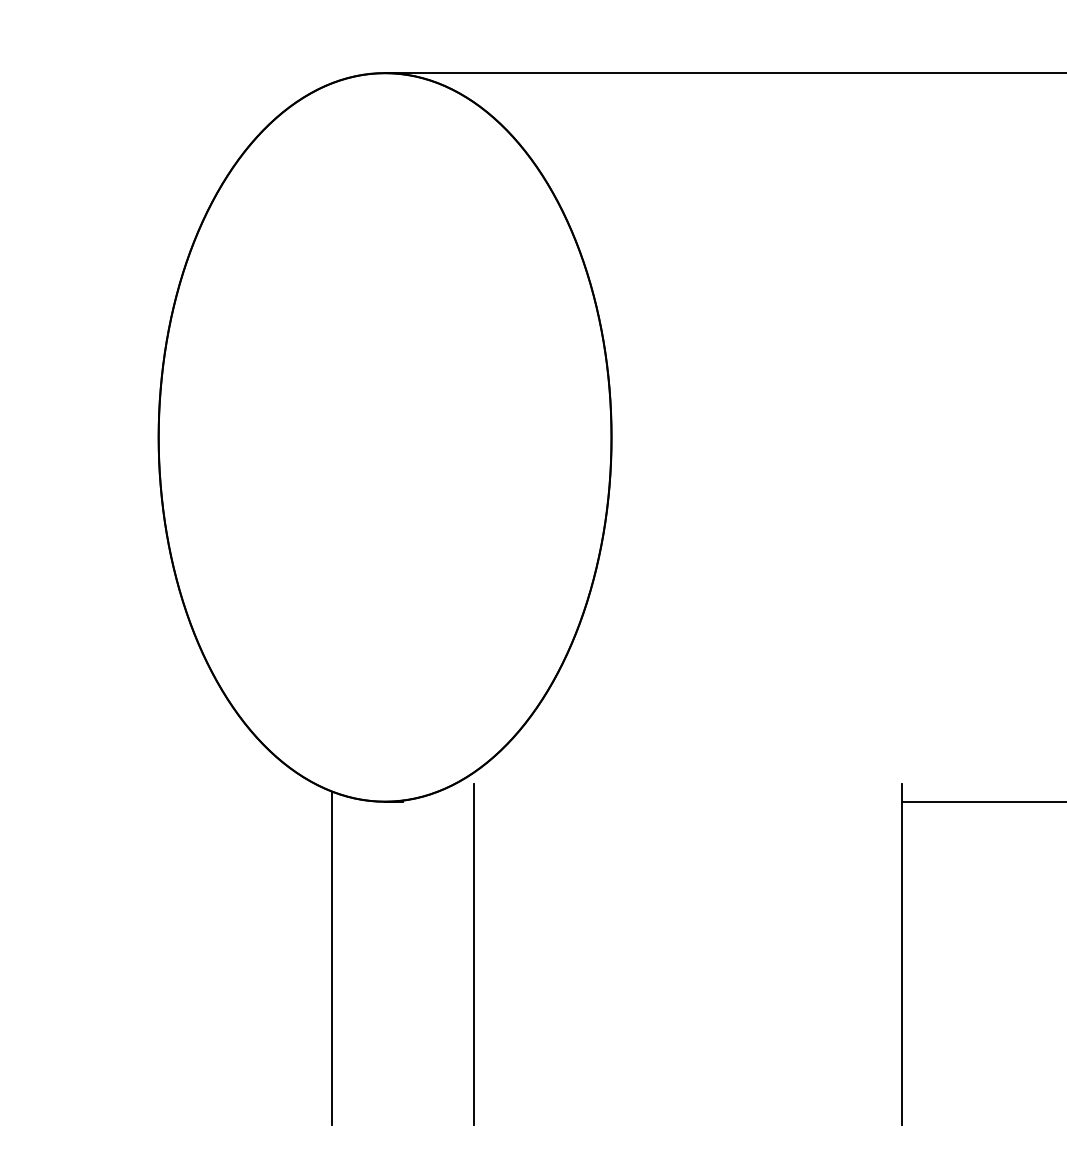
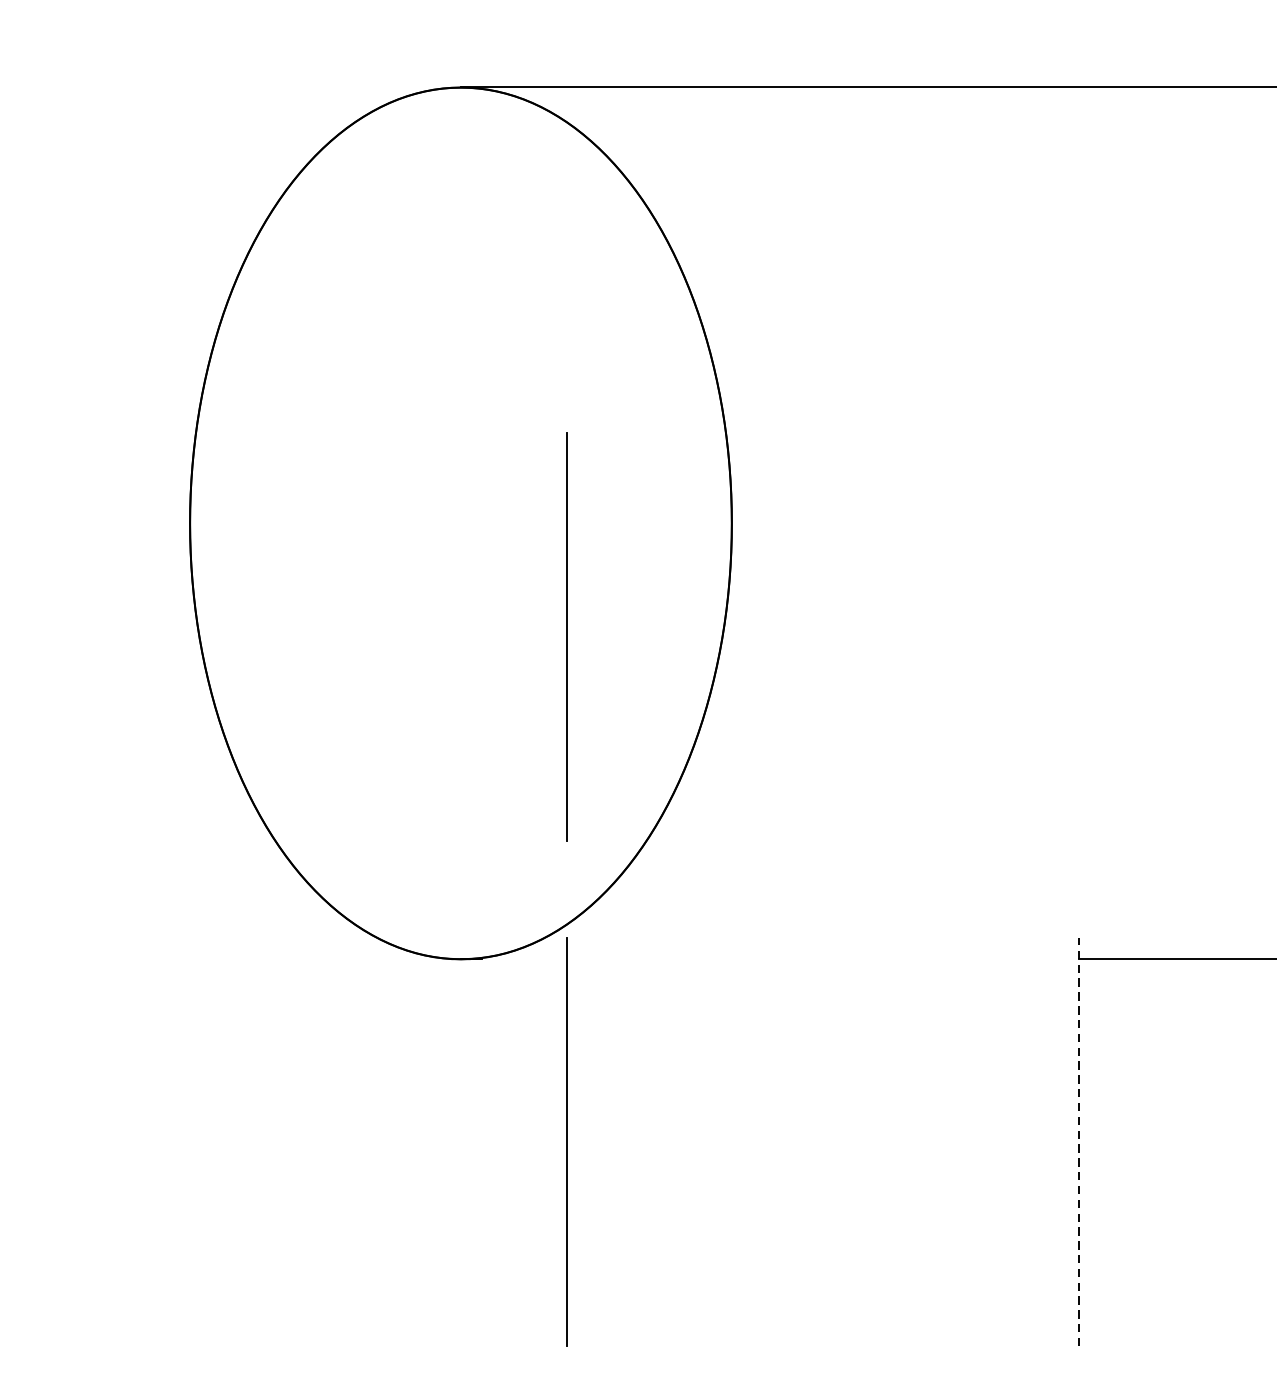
line: (473, 532) -> (566, 637), added
line: (901, 954) -> (1078, 1142), solid -> dashed
line: (332, 958) -> (398, 1146), removed

